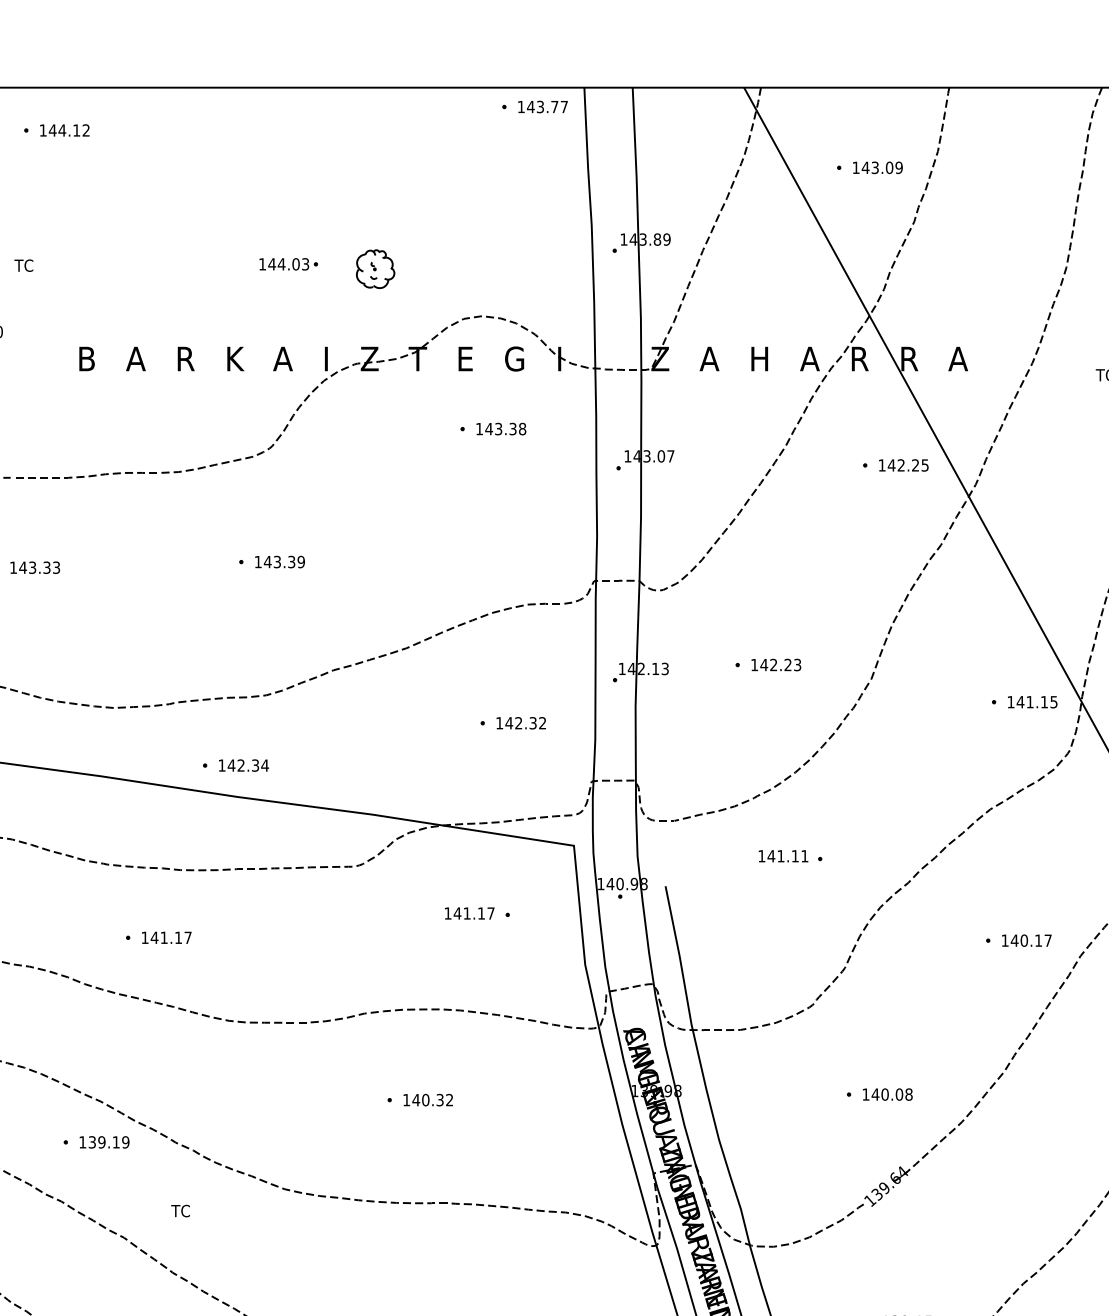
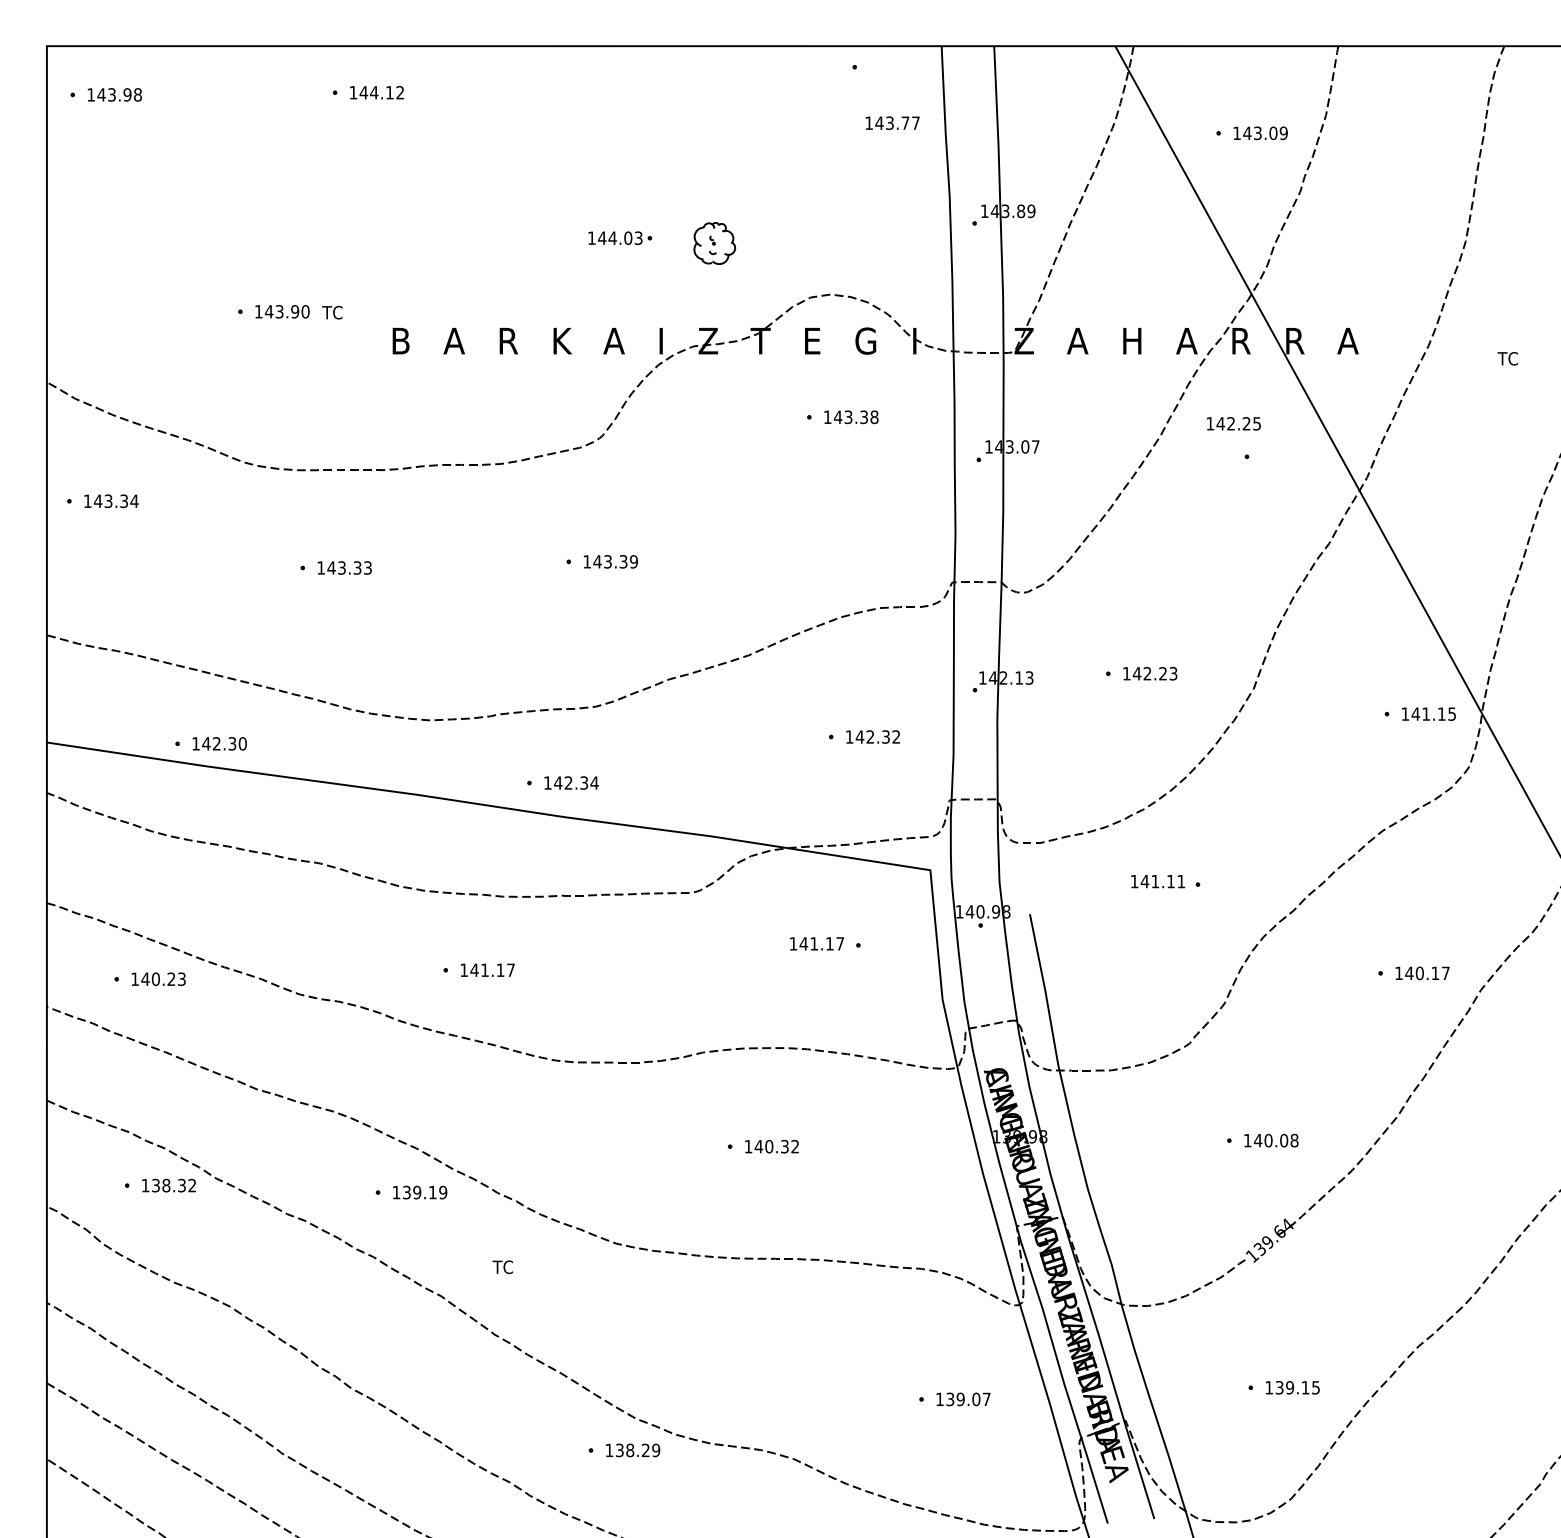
text: (542, 106) -> (892, 122), moved
text: (23, 265) -> (332, 312), moved
text: (903, 465) -> (1233, 423), moved

